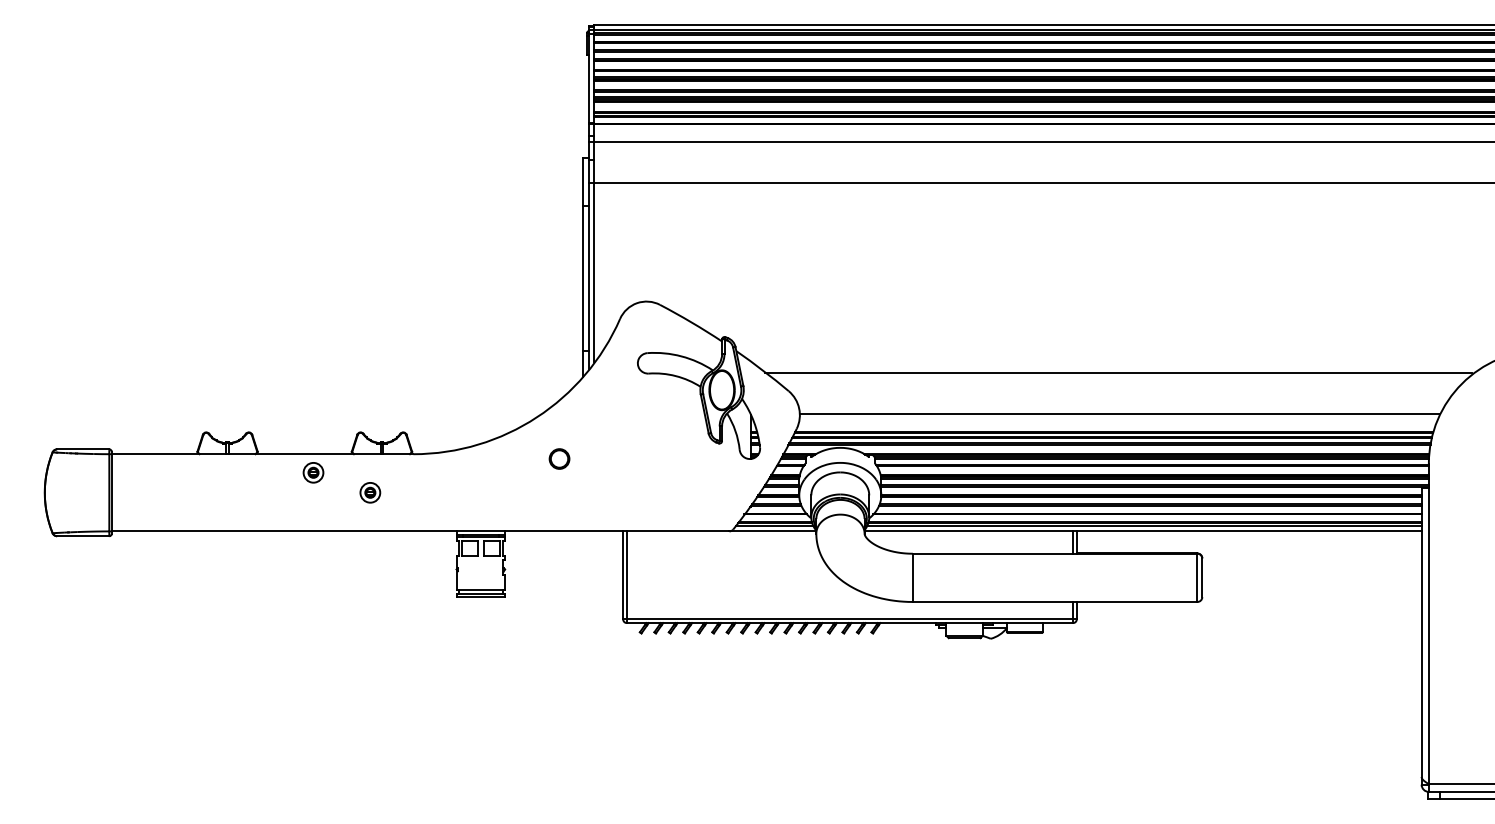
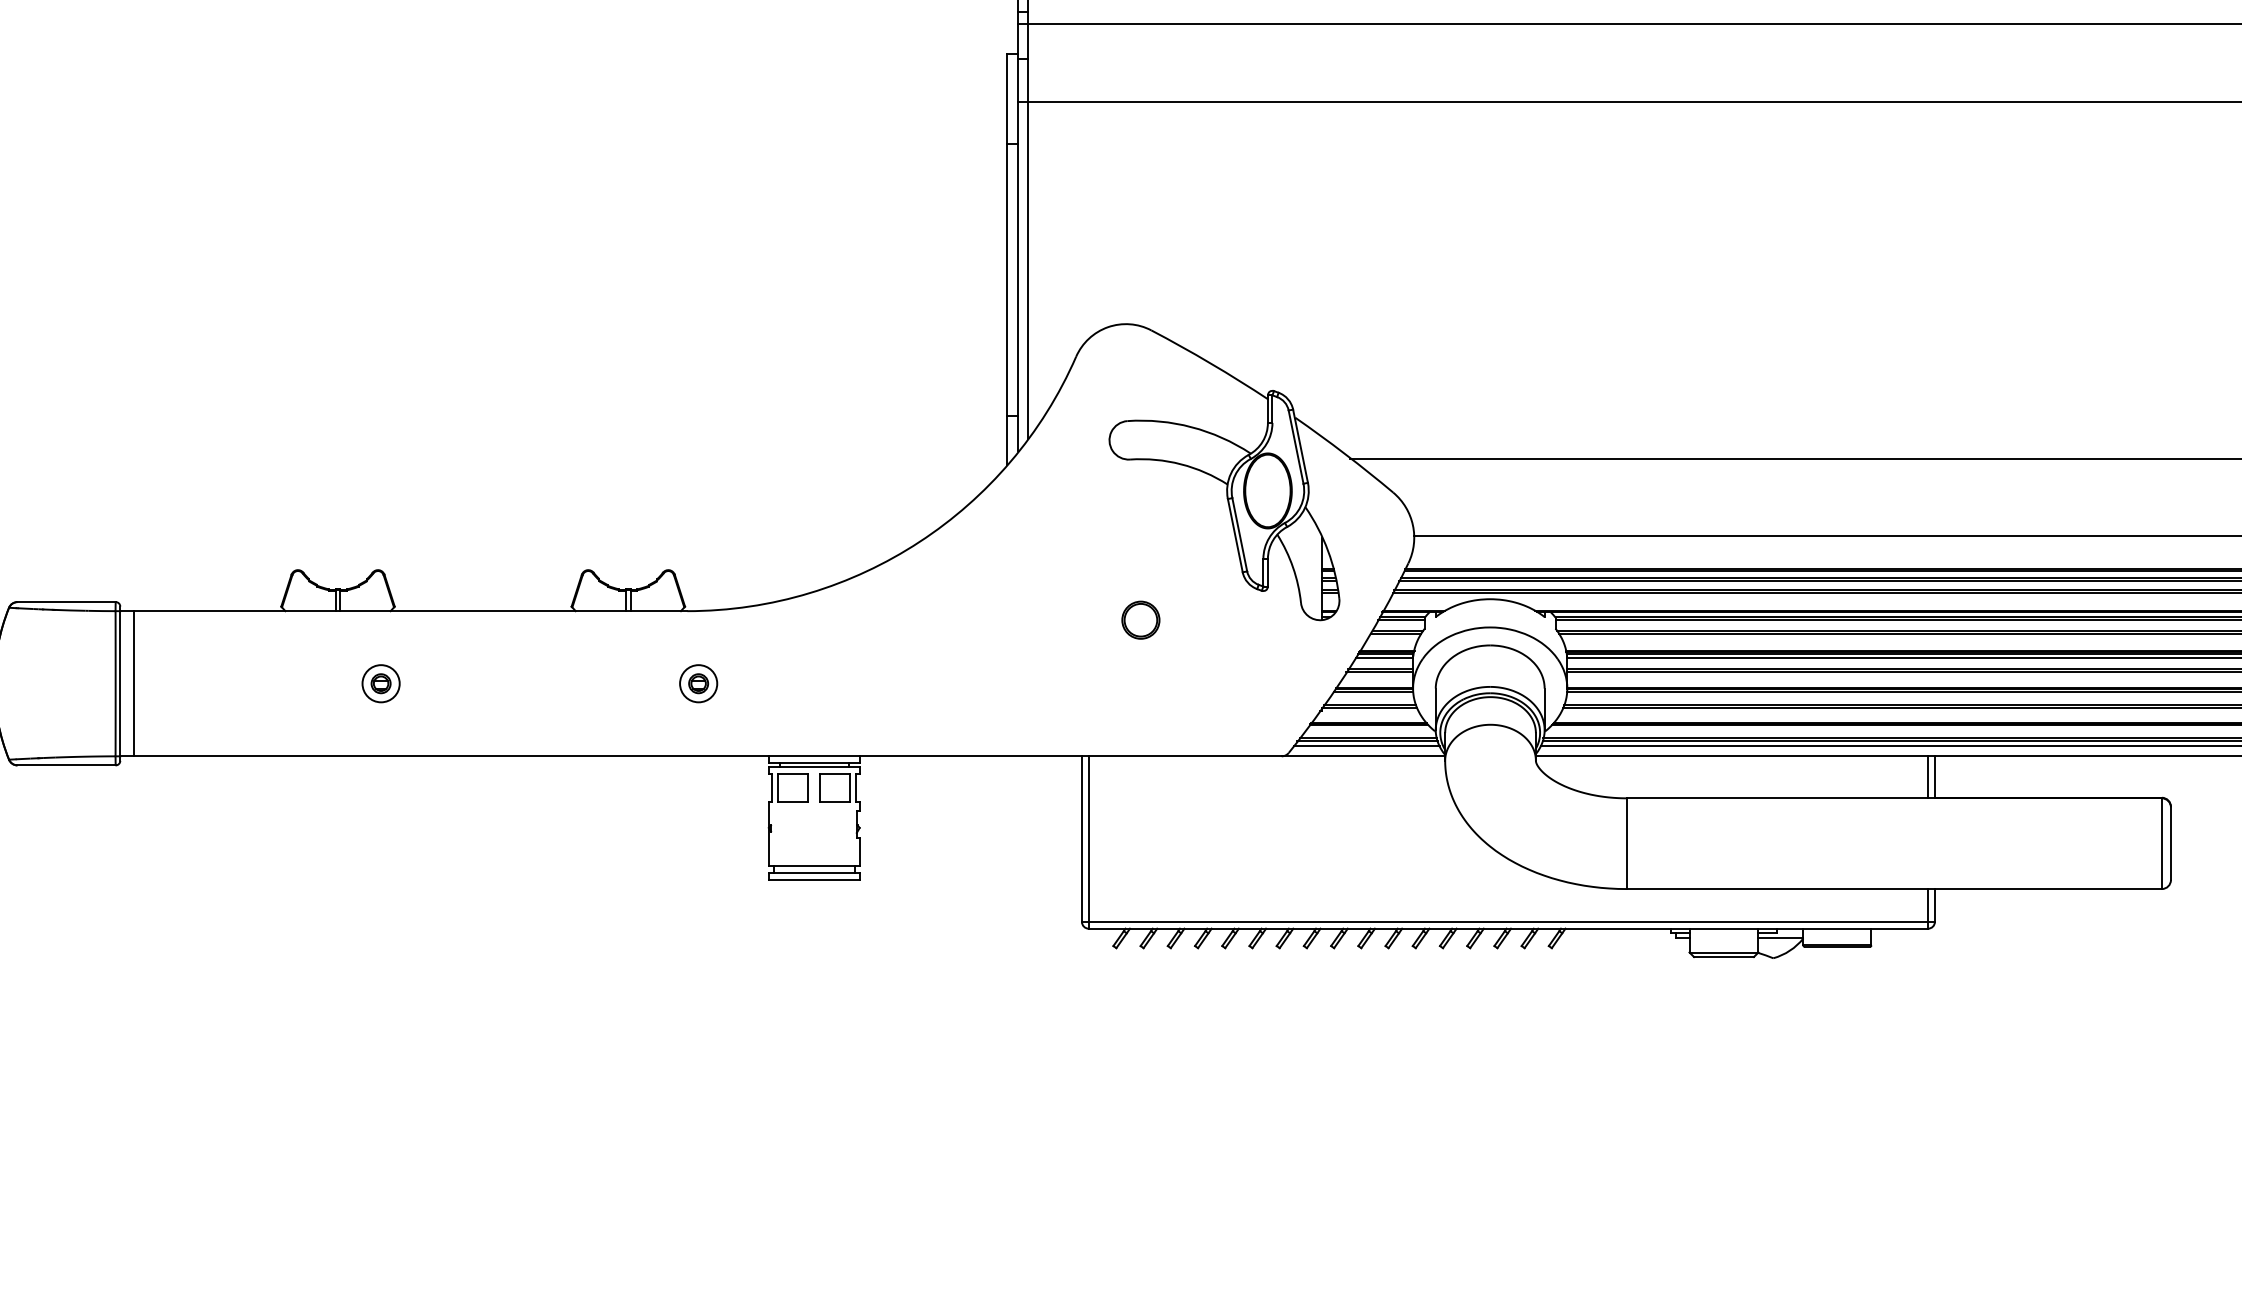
part: (559, 458) -> (1140, 619), moved
part: (313, 472) -> (381, 683), moved
line: (119, 492) -> (134, 683), added
part: (370, 492) -> (698, 683), moved

